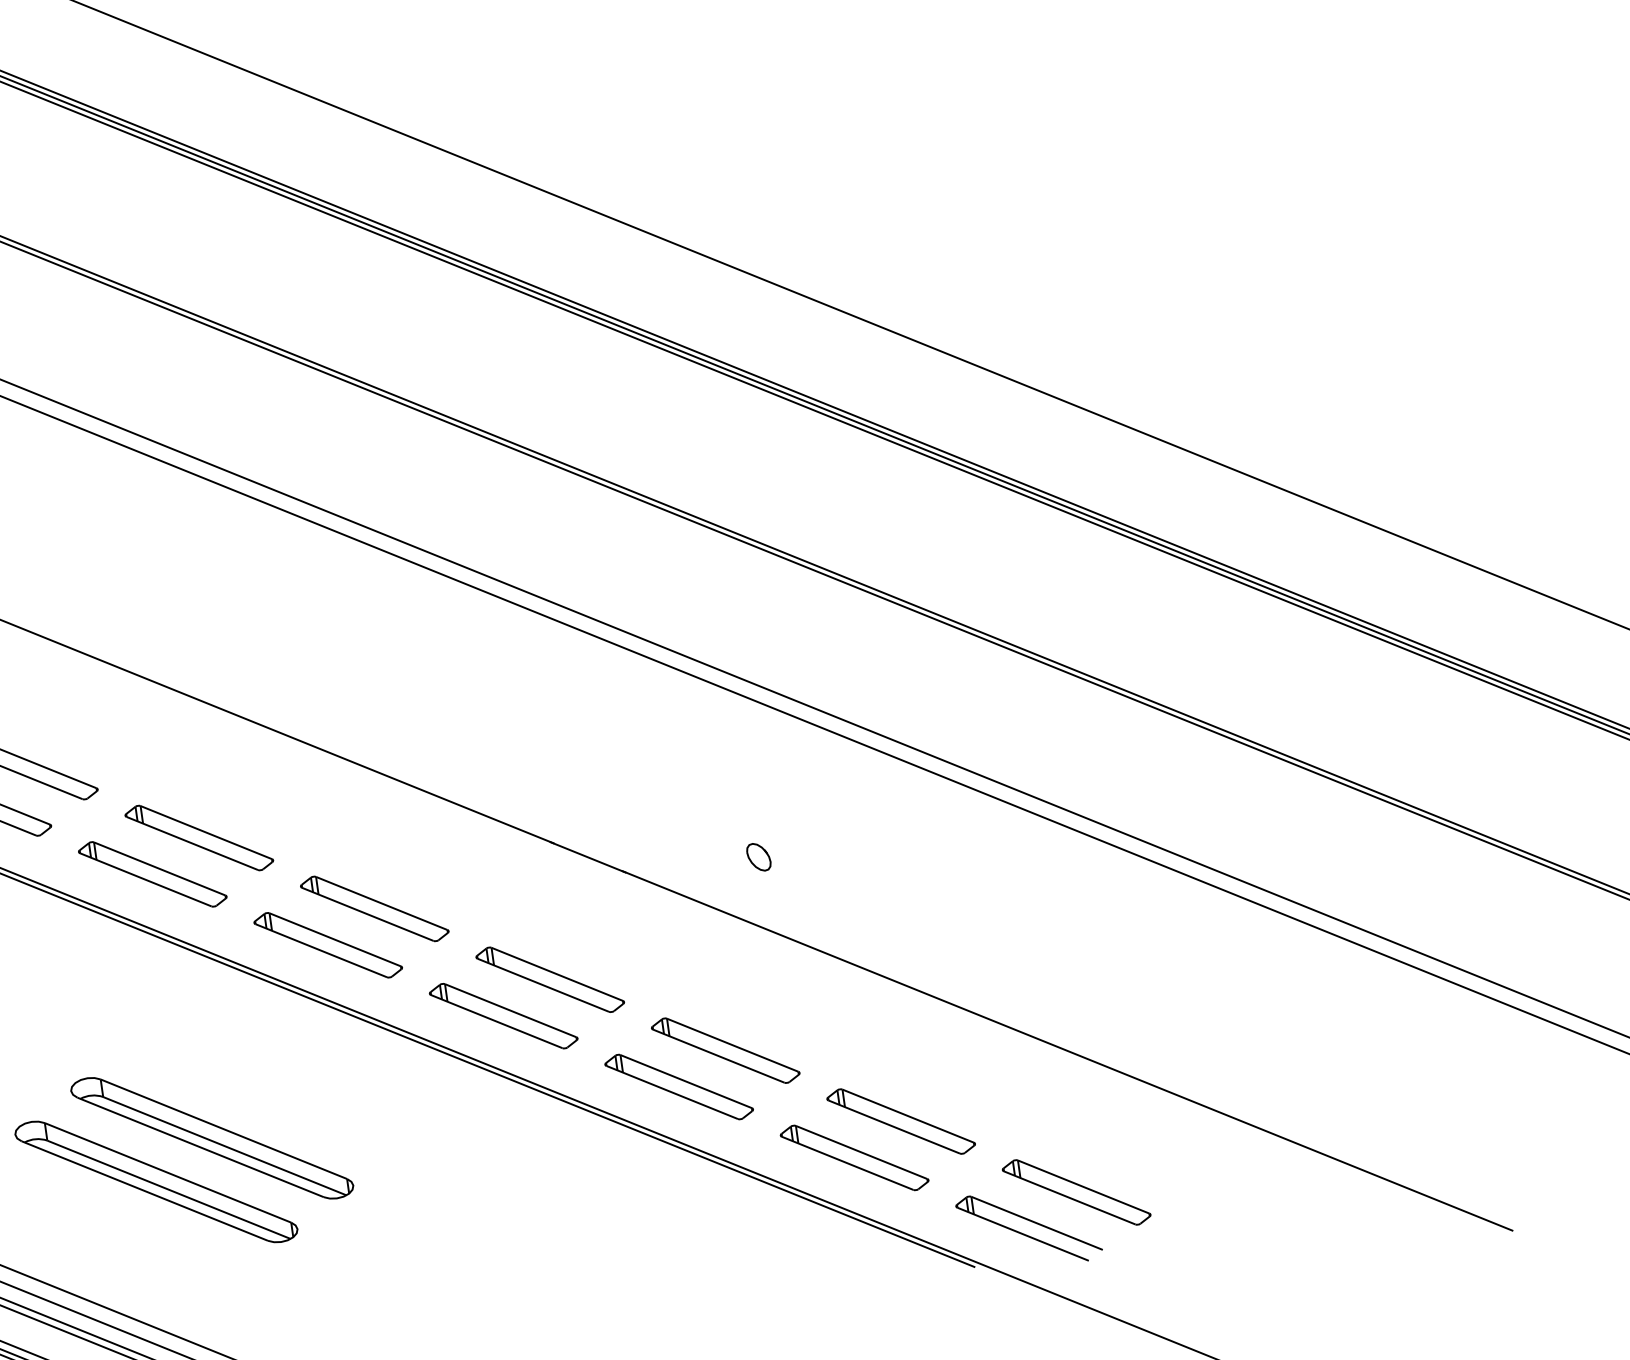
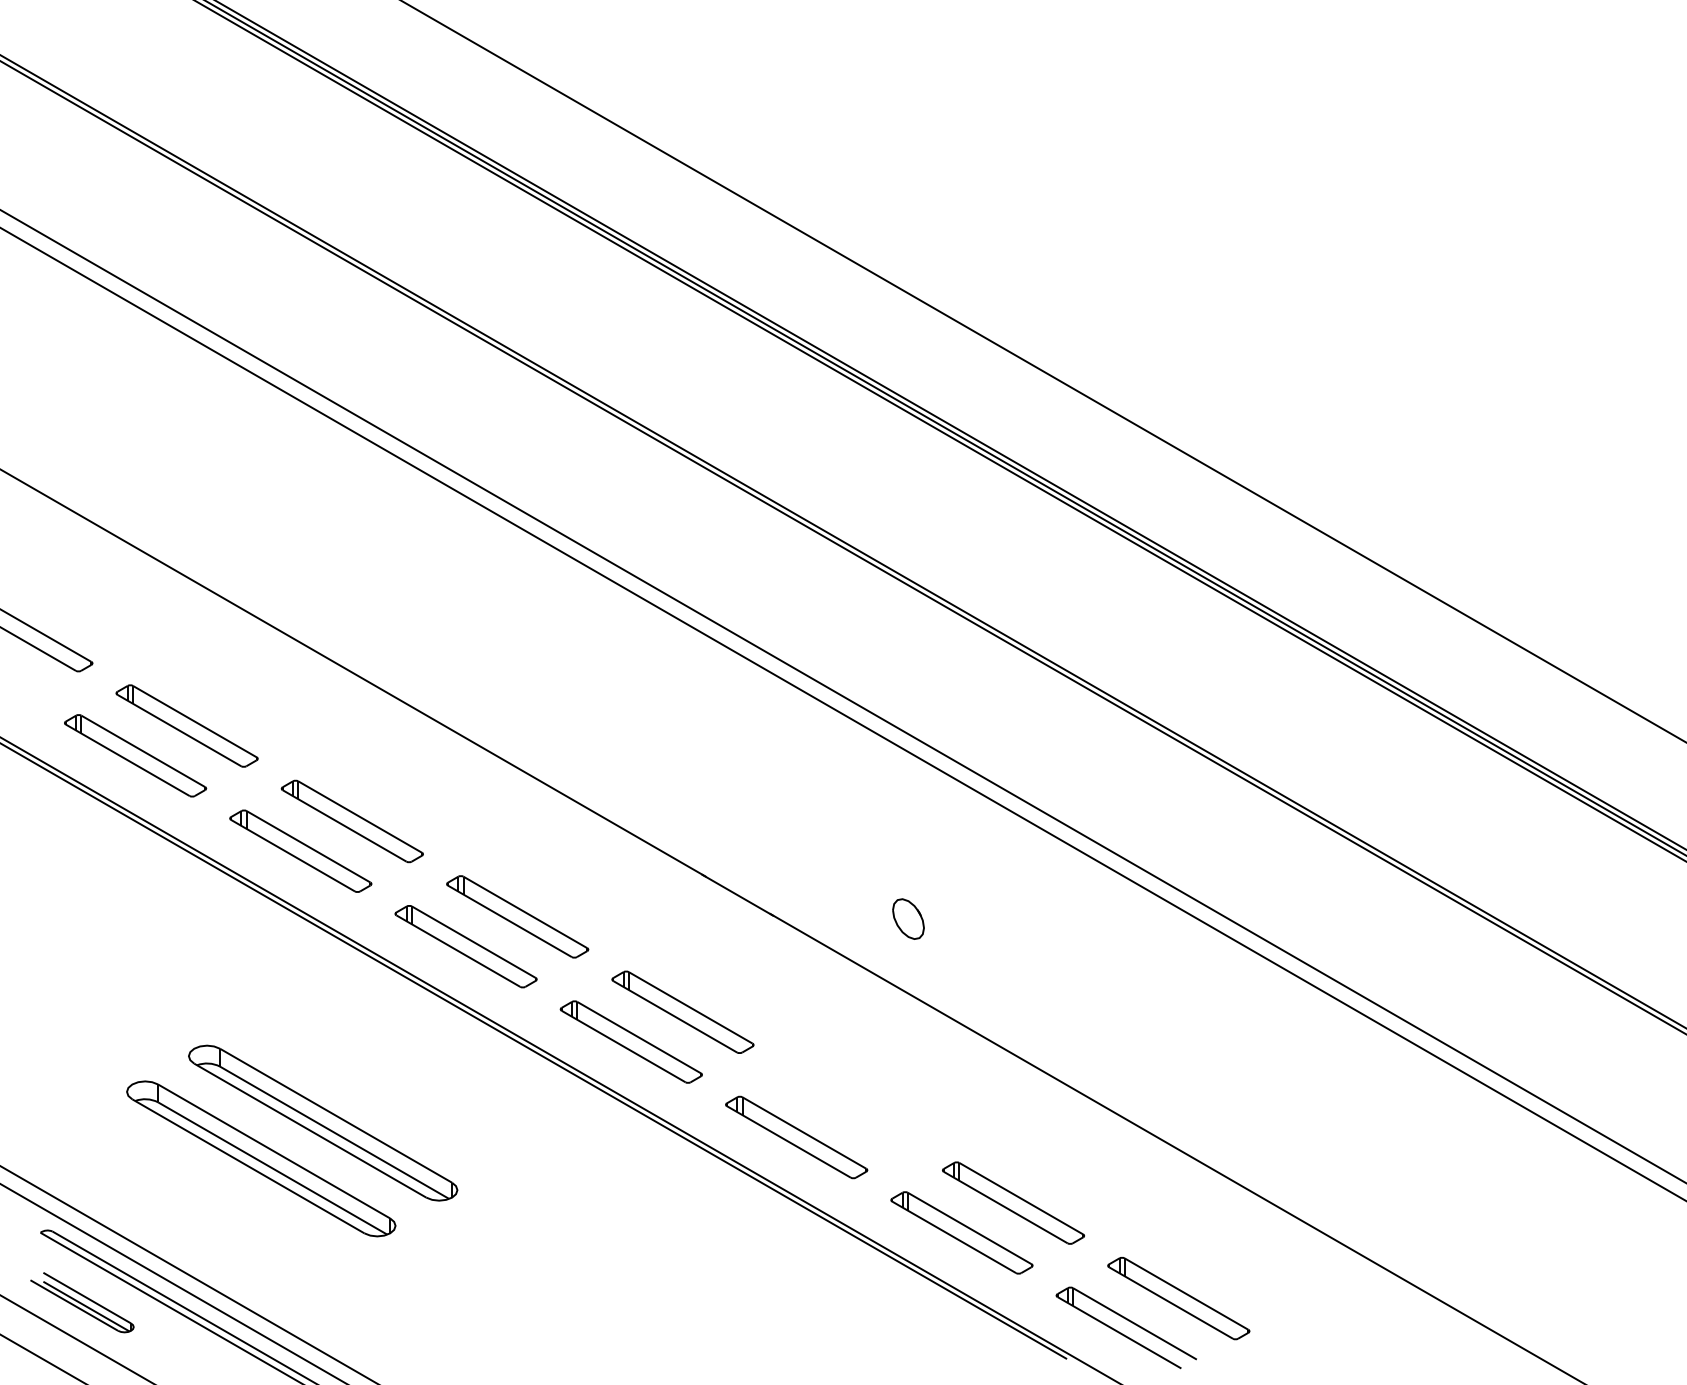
part: (758, 857) -> (908, 919), size x1.4
part: (724, 1050) -> (847, 1107), removed

